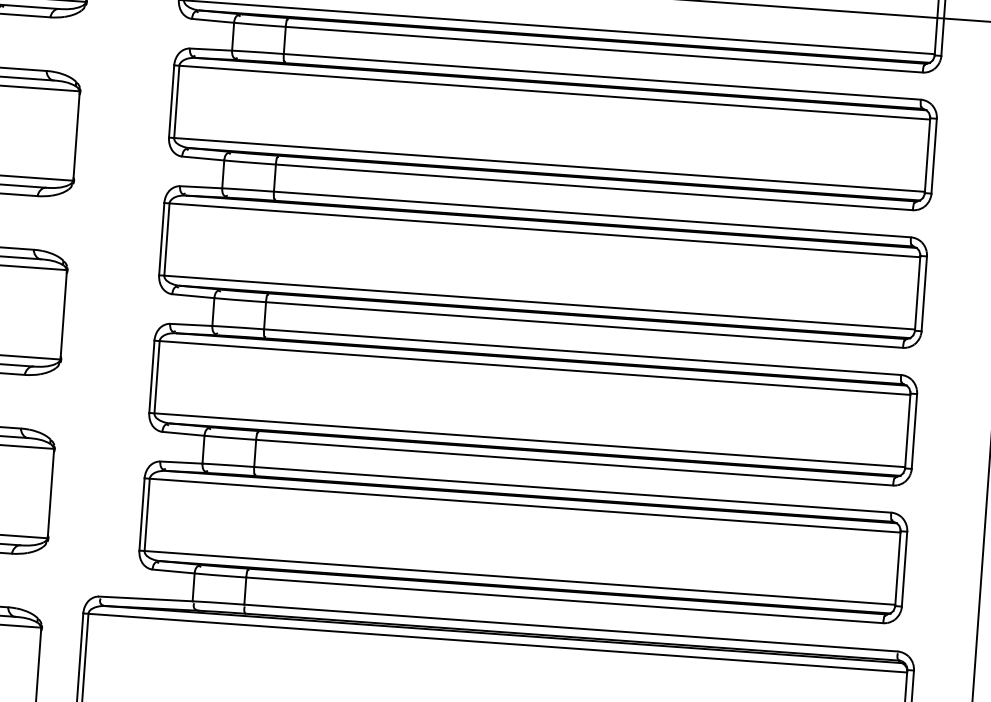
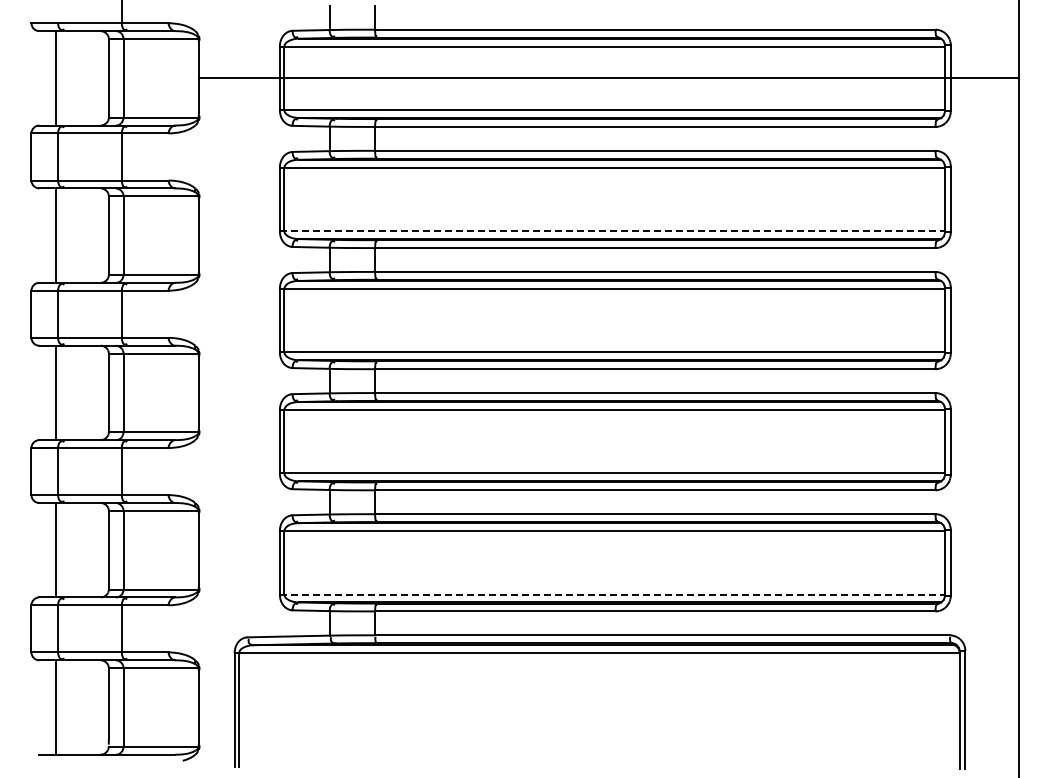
line: (547, 165) -> (612, 231), solid -> dashed
line: (517, 577) -> (612, 594), solid -> dashed

